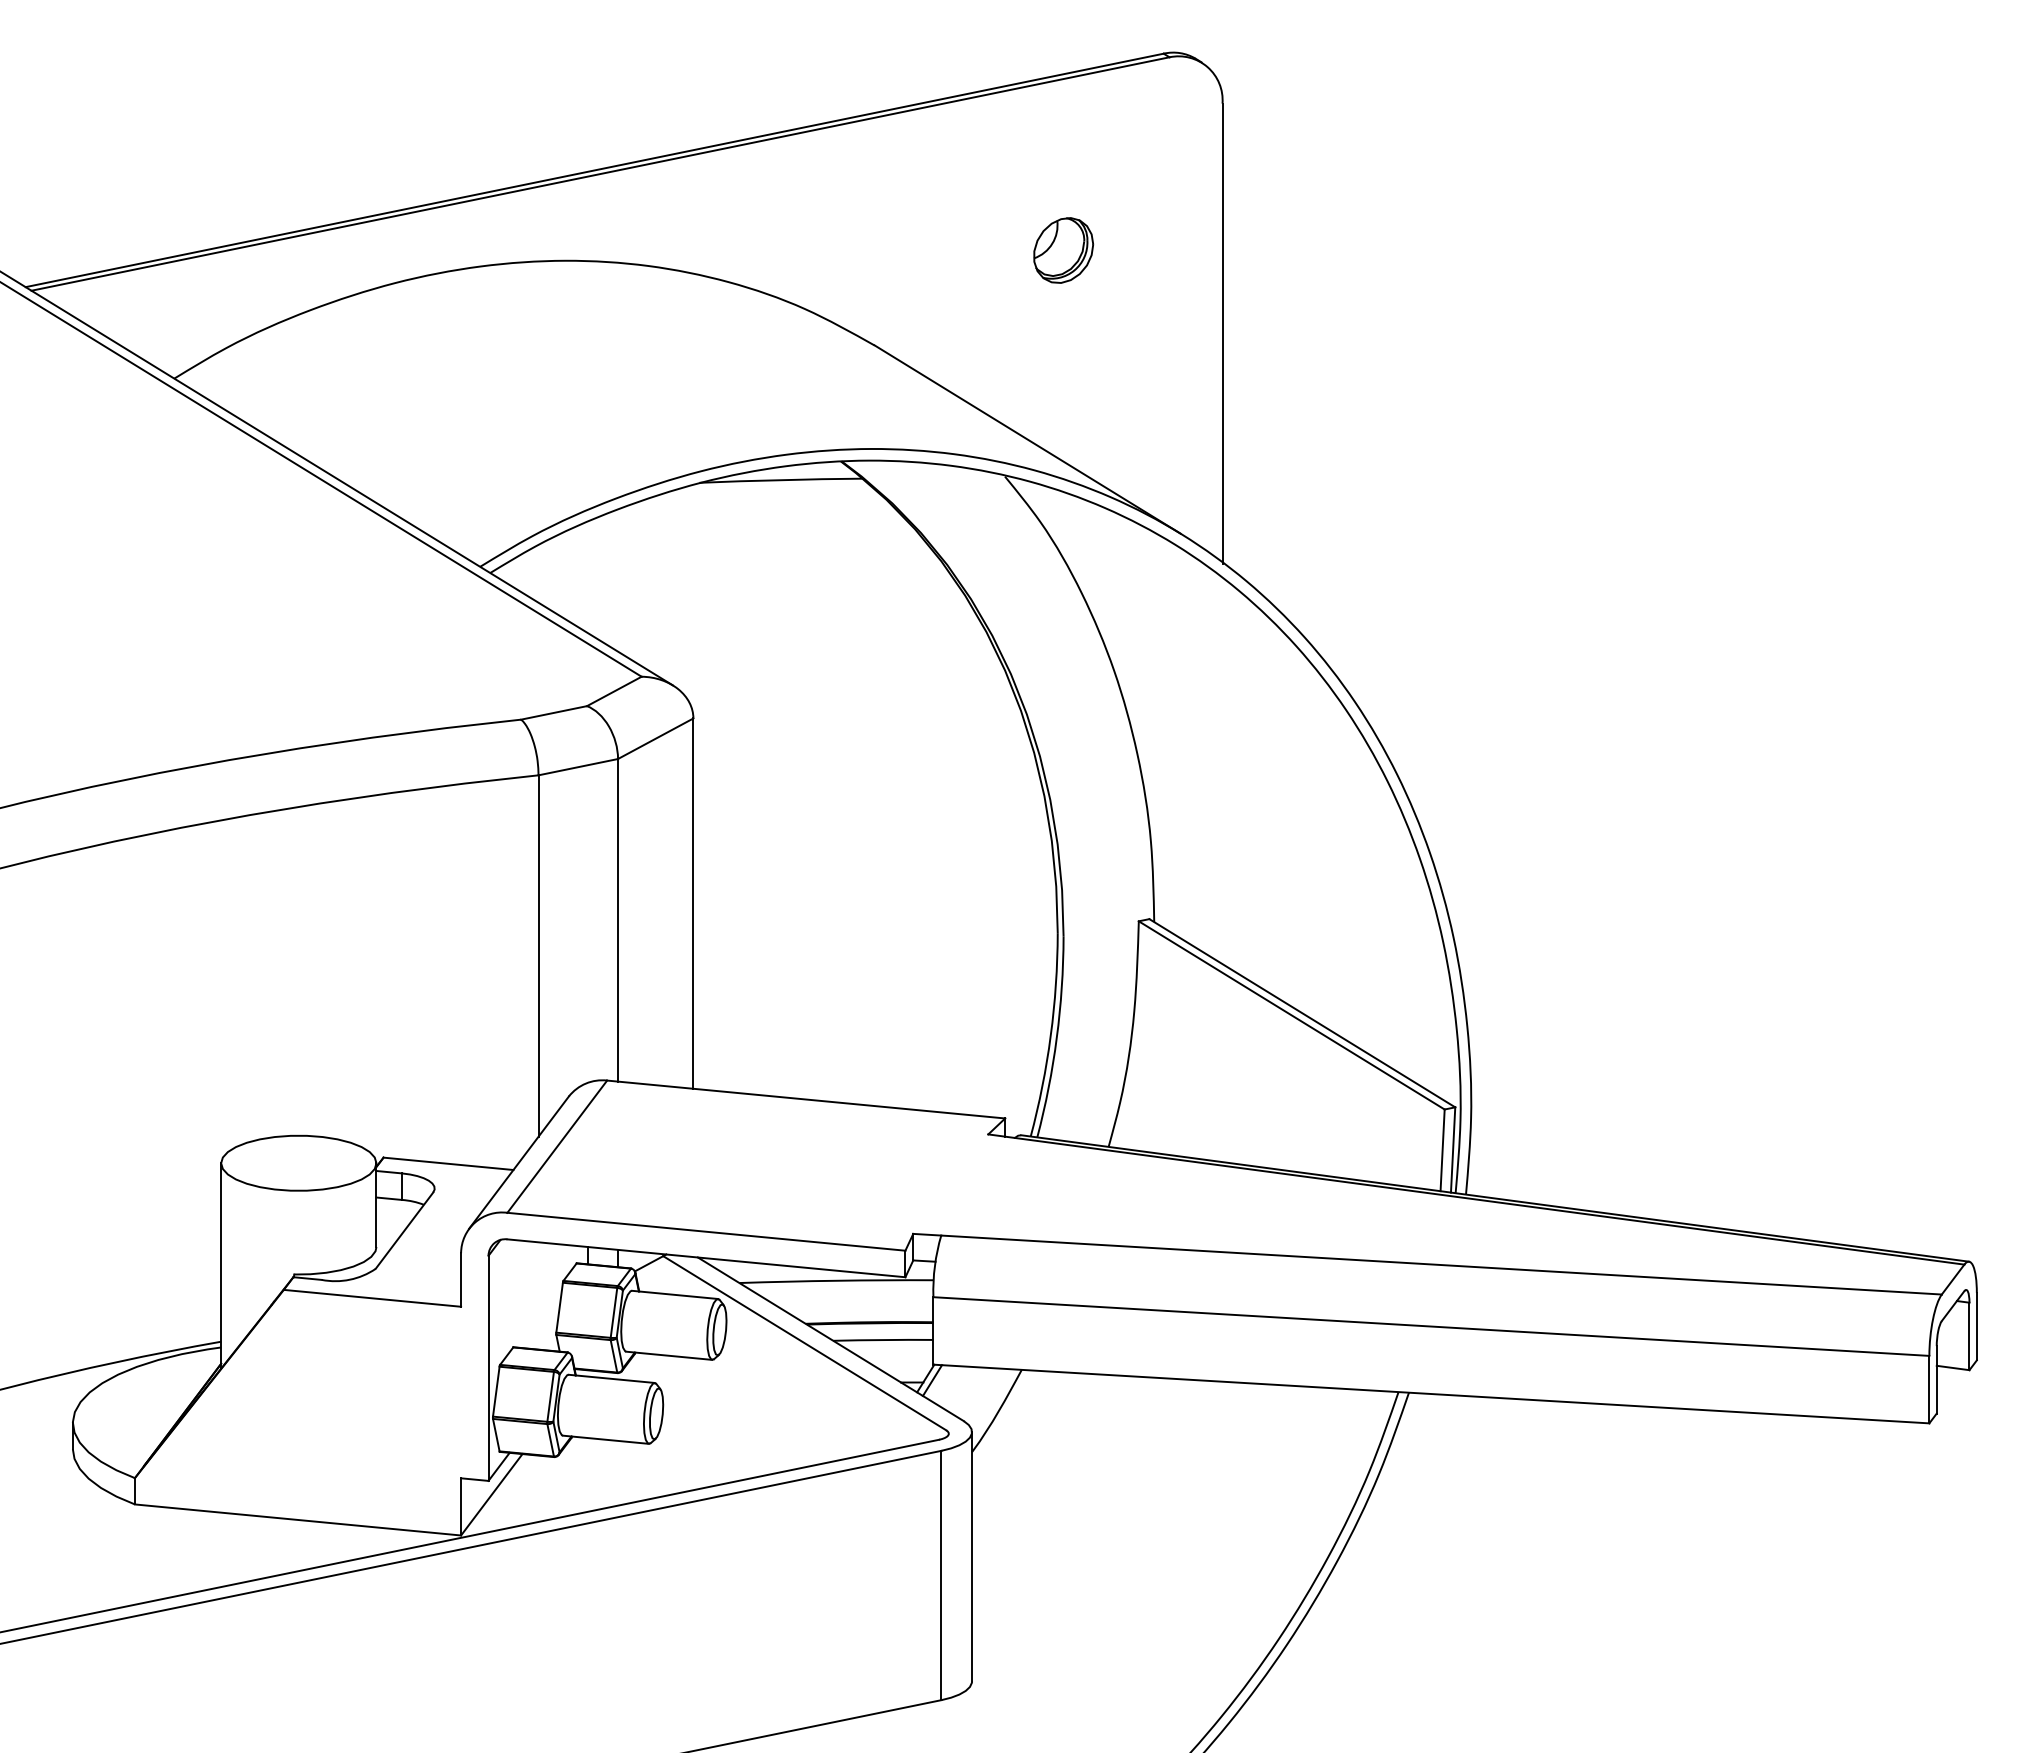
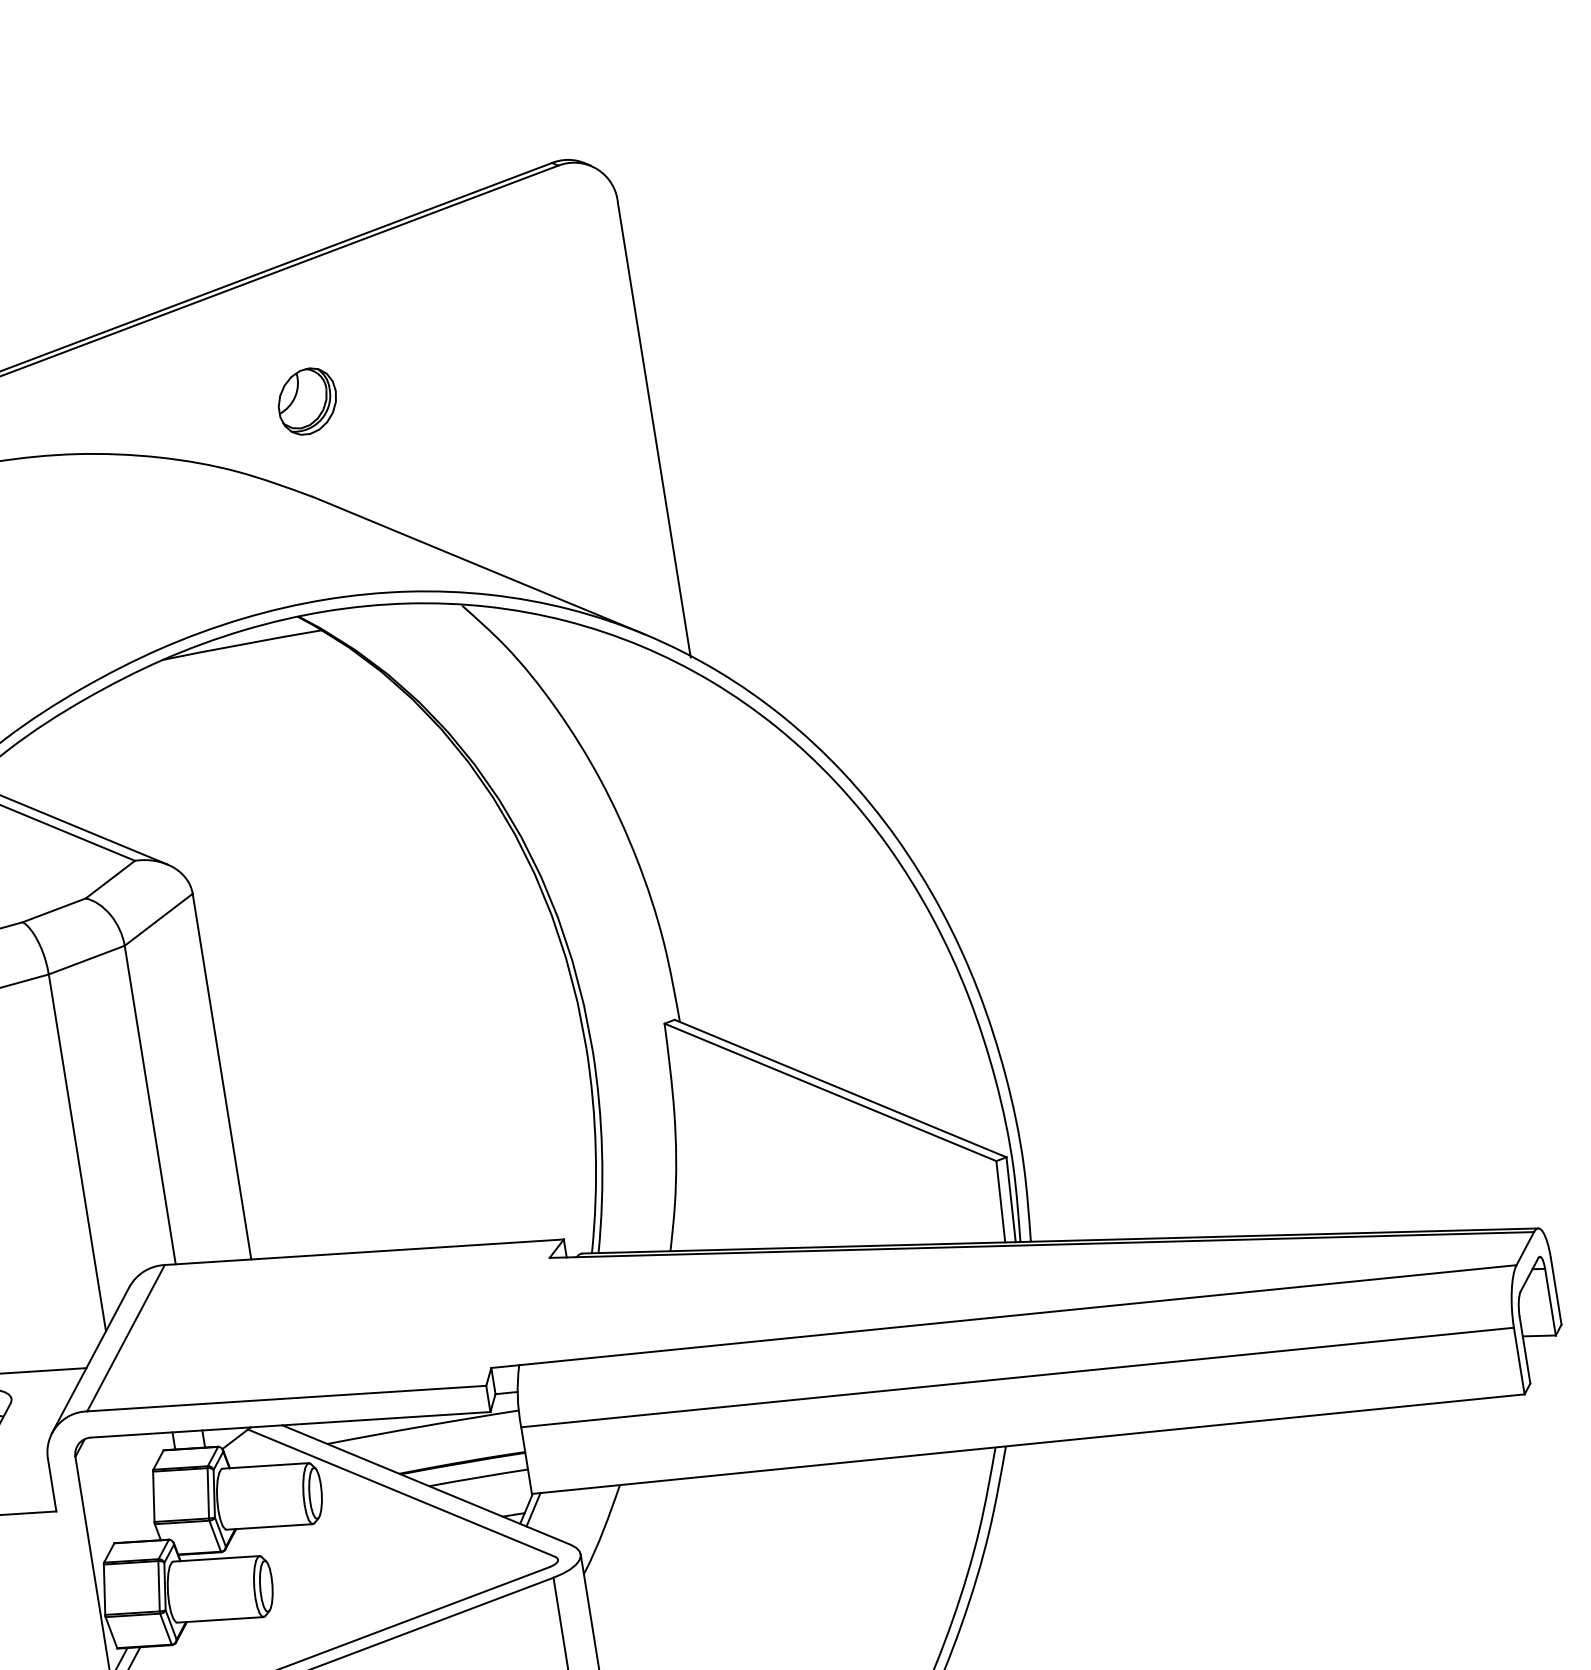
part: (1063, 250) -> (307, 401), moved

